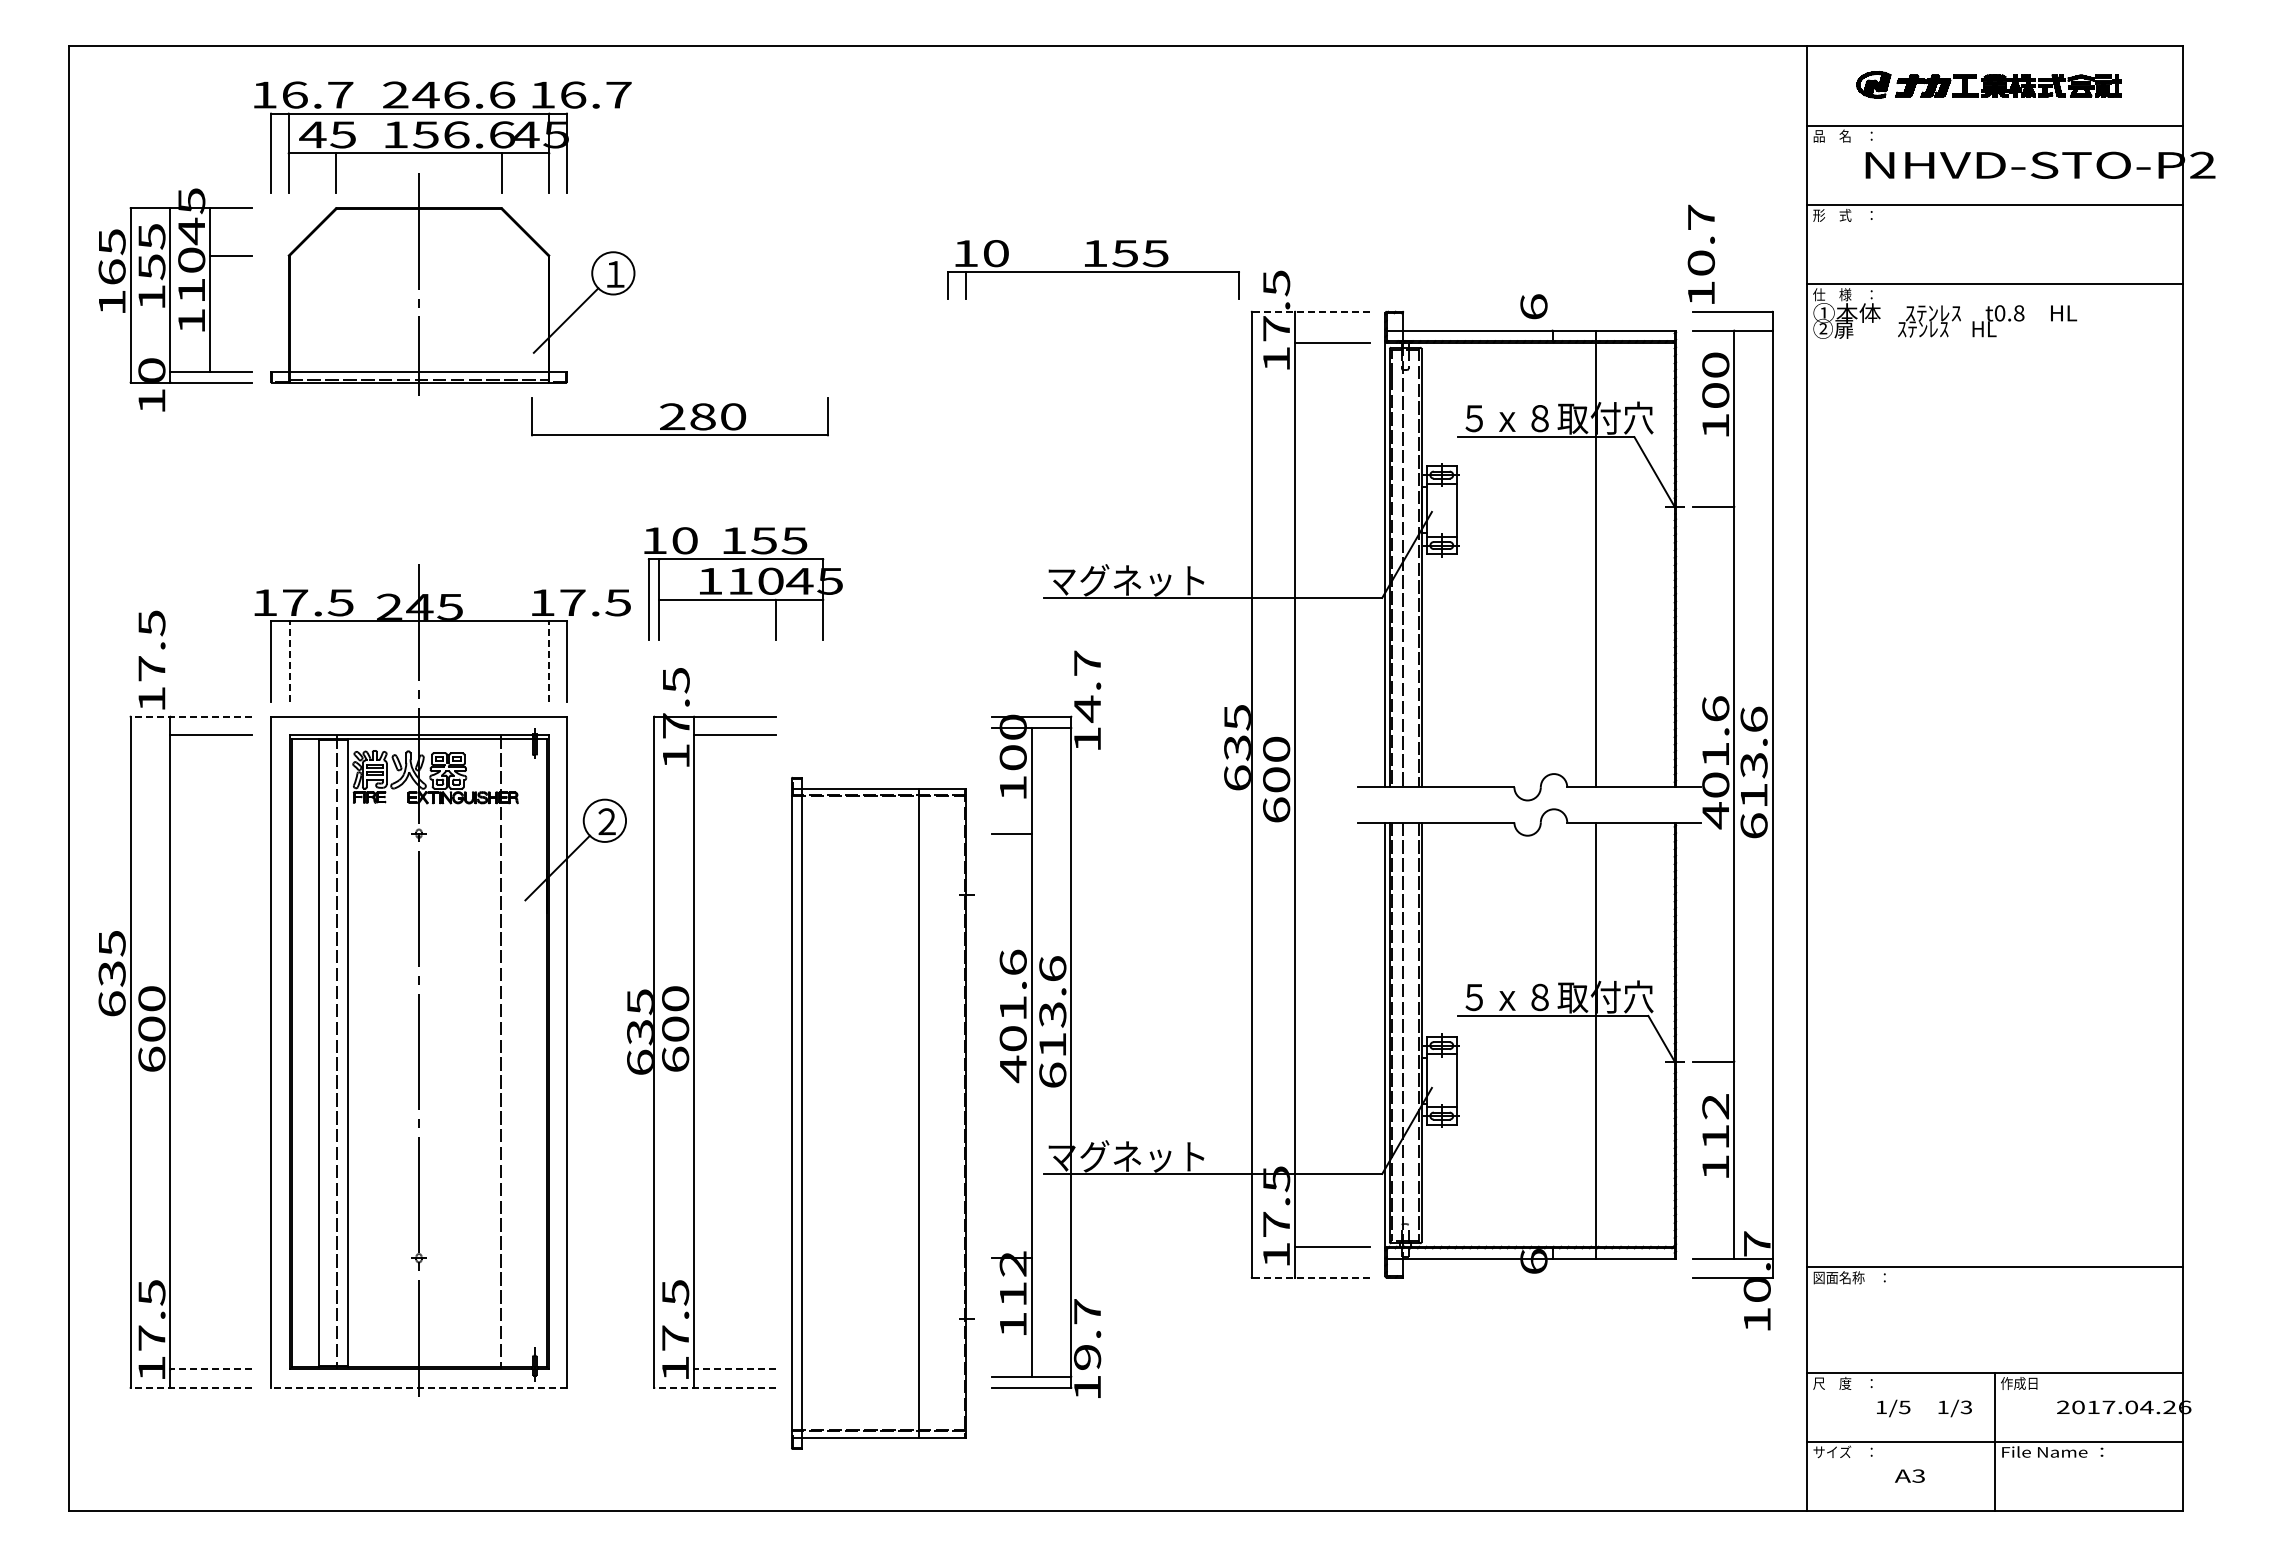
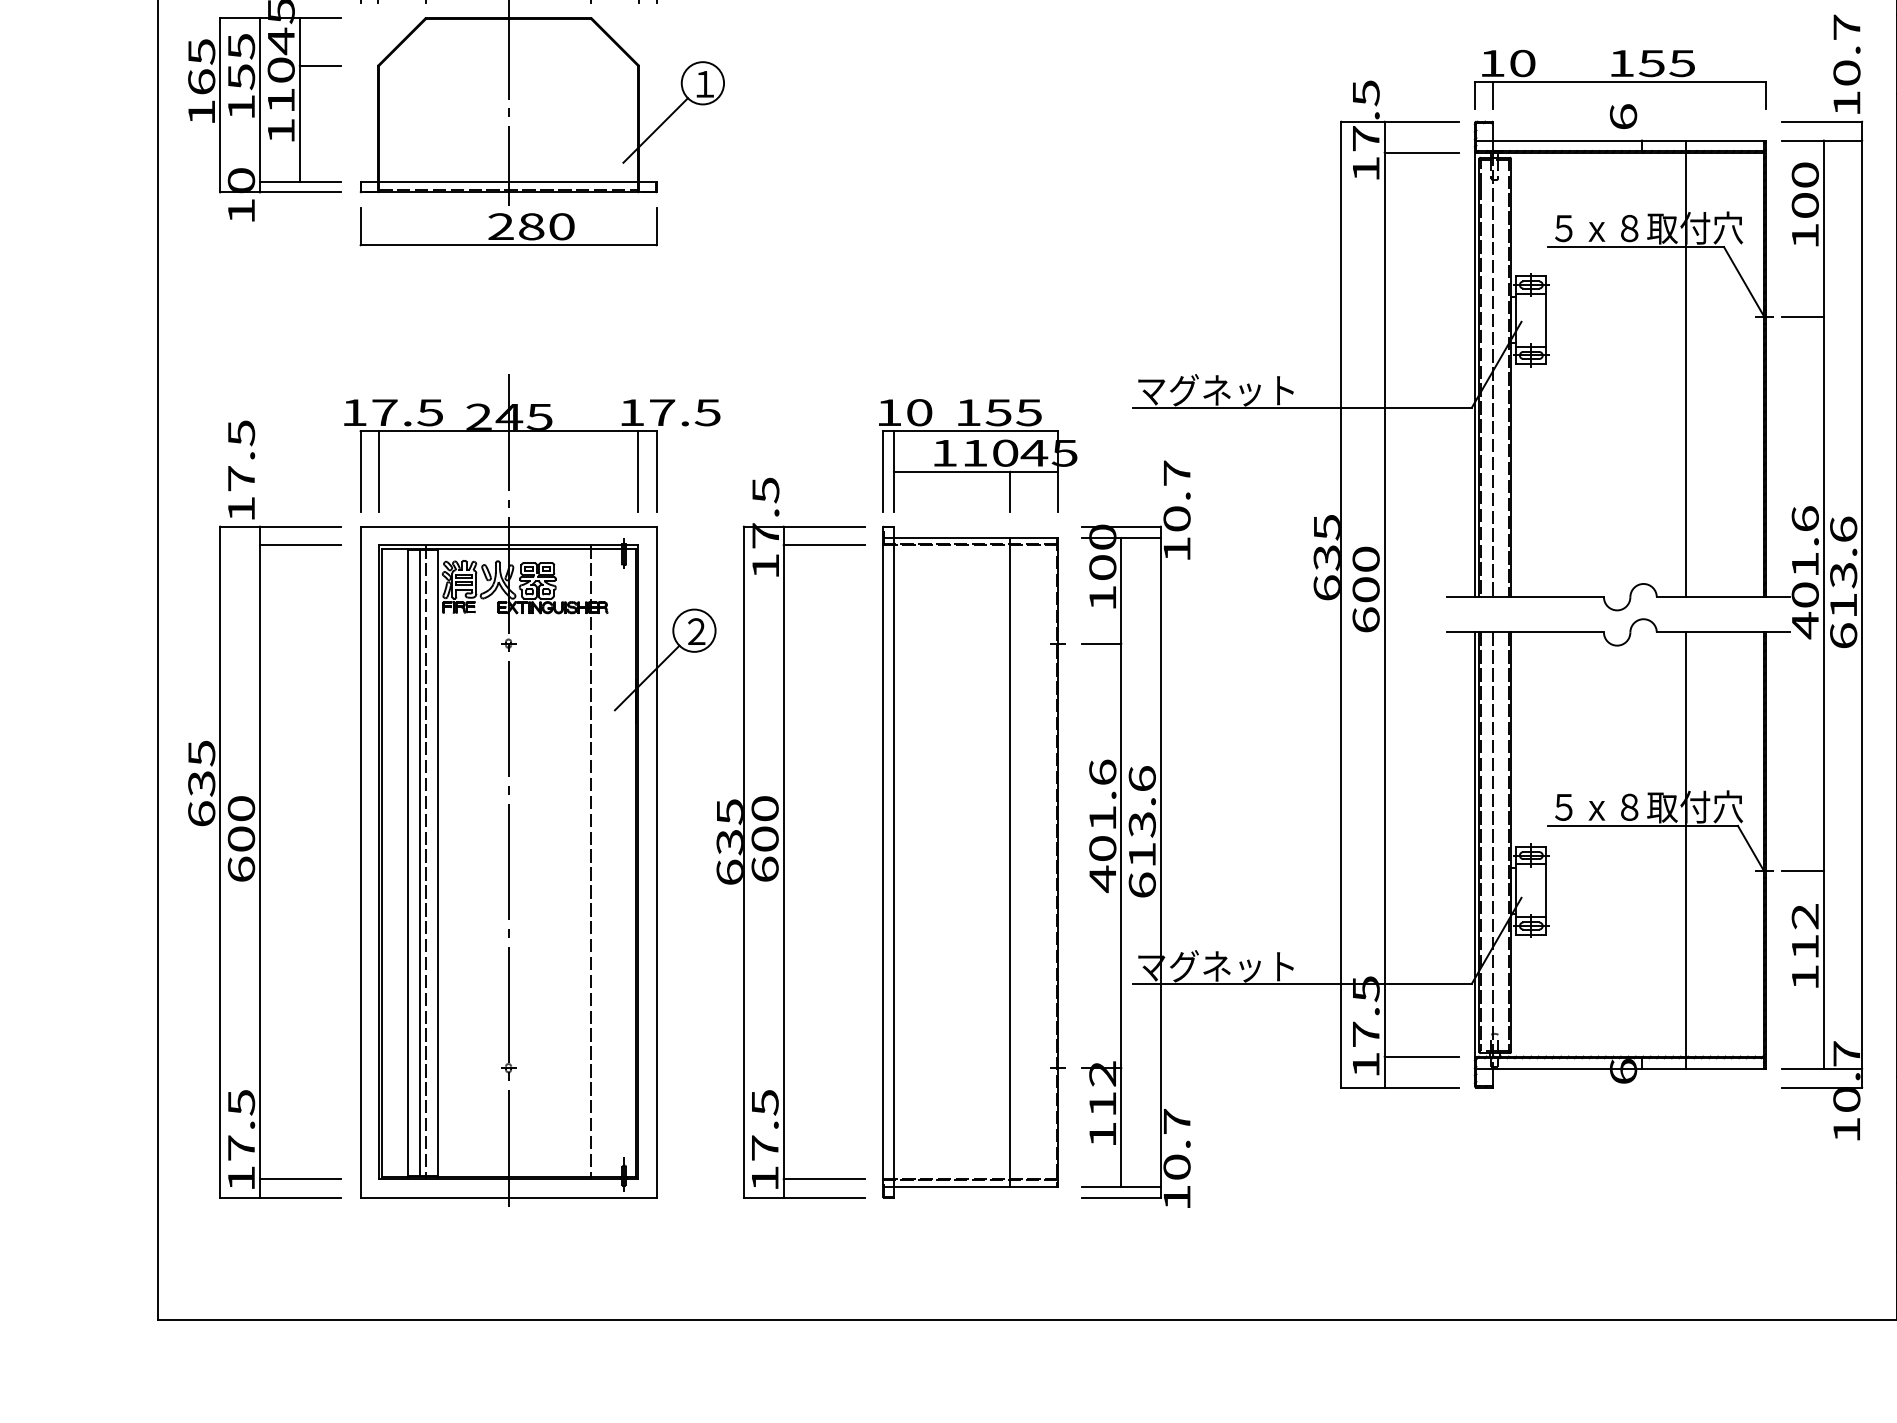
text: (1700, 253) -> (1846, 63), moved
part: (1093, 269) -> (1620, 79), moved
line: (1310, 311) -> (1400, 121), dashed -> solid
part: (679, 416) -> (508, 226), moved
part: (743, 583) -> (978, 455), moved
line: (289, 661) -> (379, 471), dashed -> solid
line: (548, 661) -> (638, 471), dashed -> solid
text: (1087, 708) -> (1177, 518), 14.7 -> 10.7
line: (191, 716) -> (281, 526), dashed -> solid
line: (330, 1053) -> (420, 863), added
part: (882, 1112) -> (974, 861), moved
line: (1310, 1277) -> (1400, 1087), dashed -> solid
text: (1087, 1356) -> (1177, 1166), 19.7 -> 10.7
line: (211, 1369) -> (301, 1179), dashed -> solid
line: (734, 1369) -> (824, 1179), dashed -> solid
line: (191, 1387) -> (281, 1197), dashed -> solid
line: (419, 1387) -> (509, 1197), dashed -> solid
line: (714, 1387) -> (804, 1197), dashed -> solid

